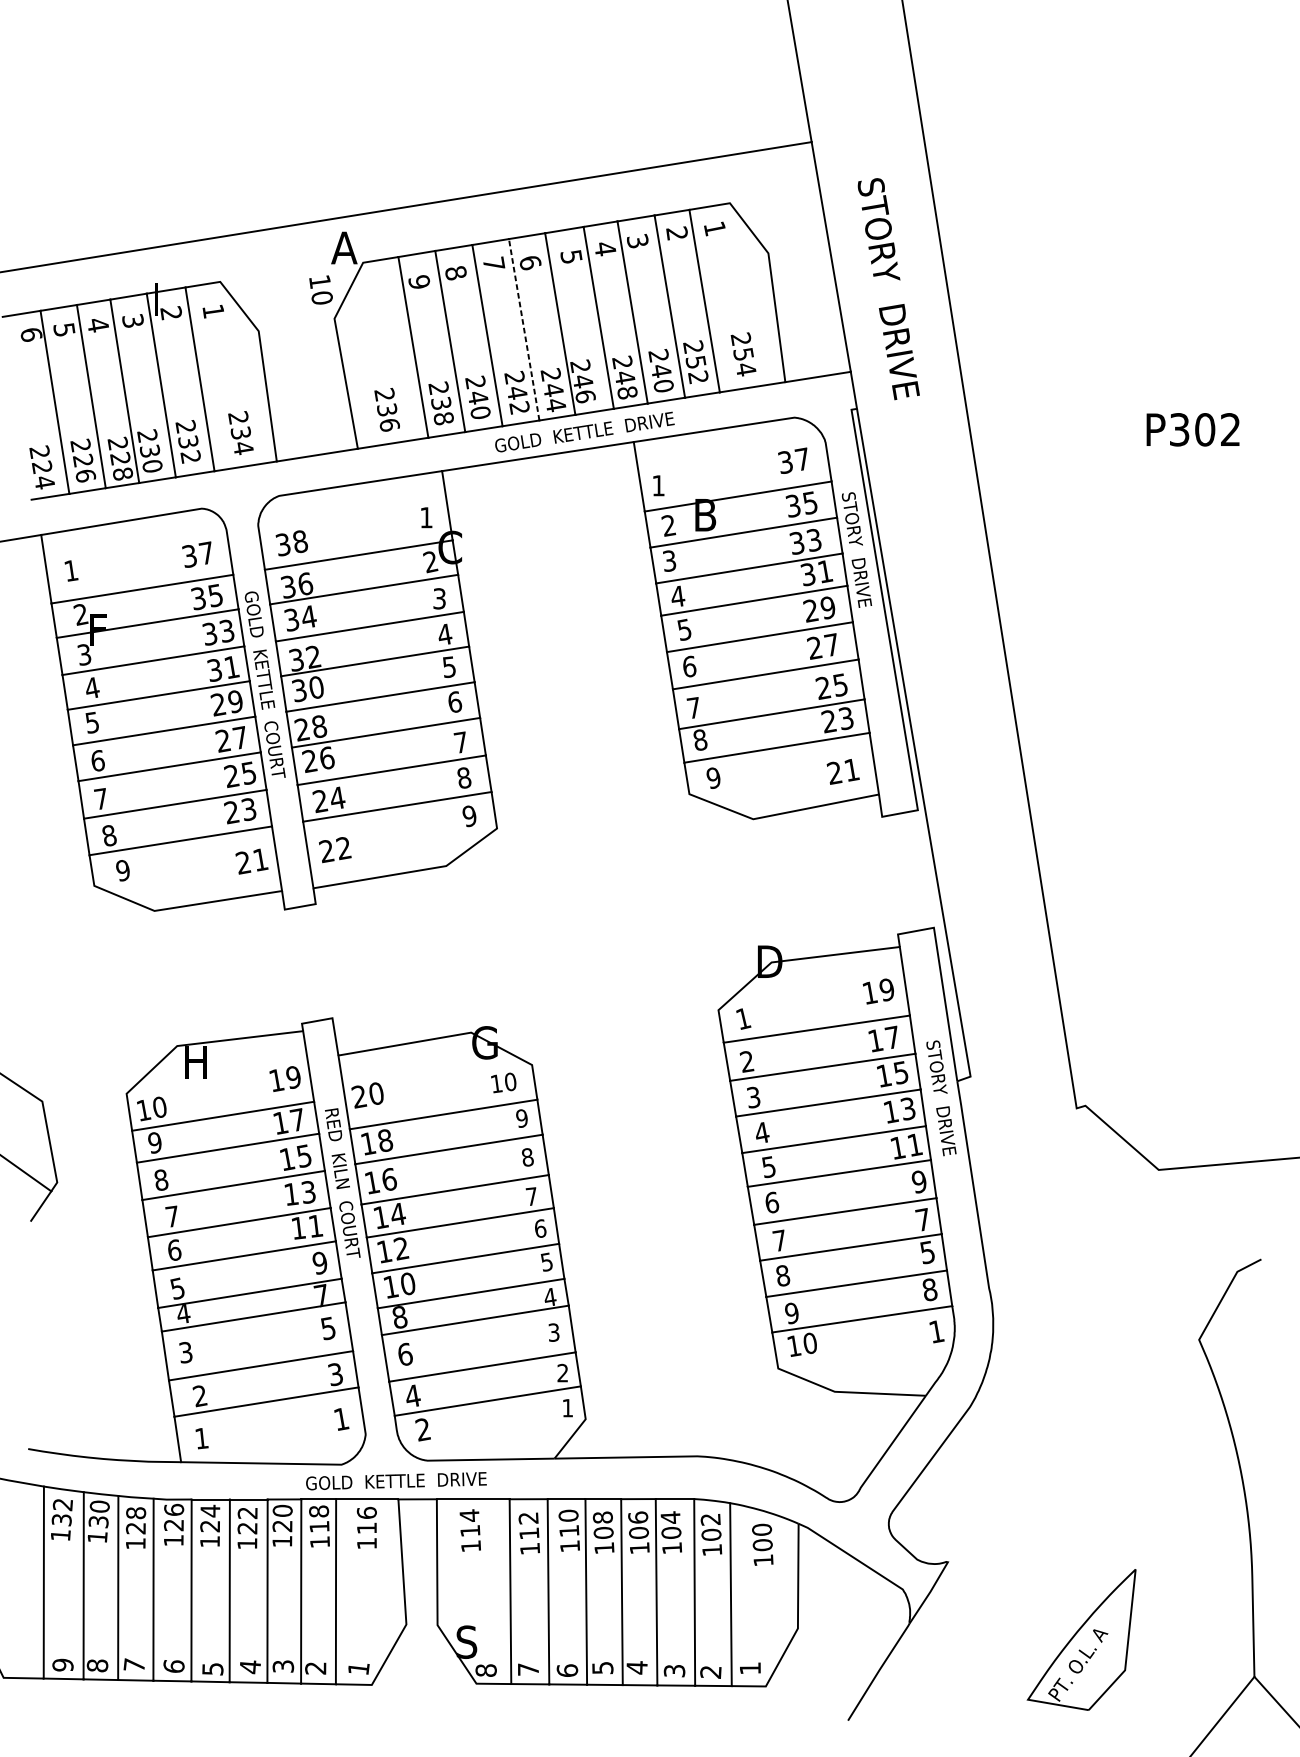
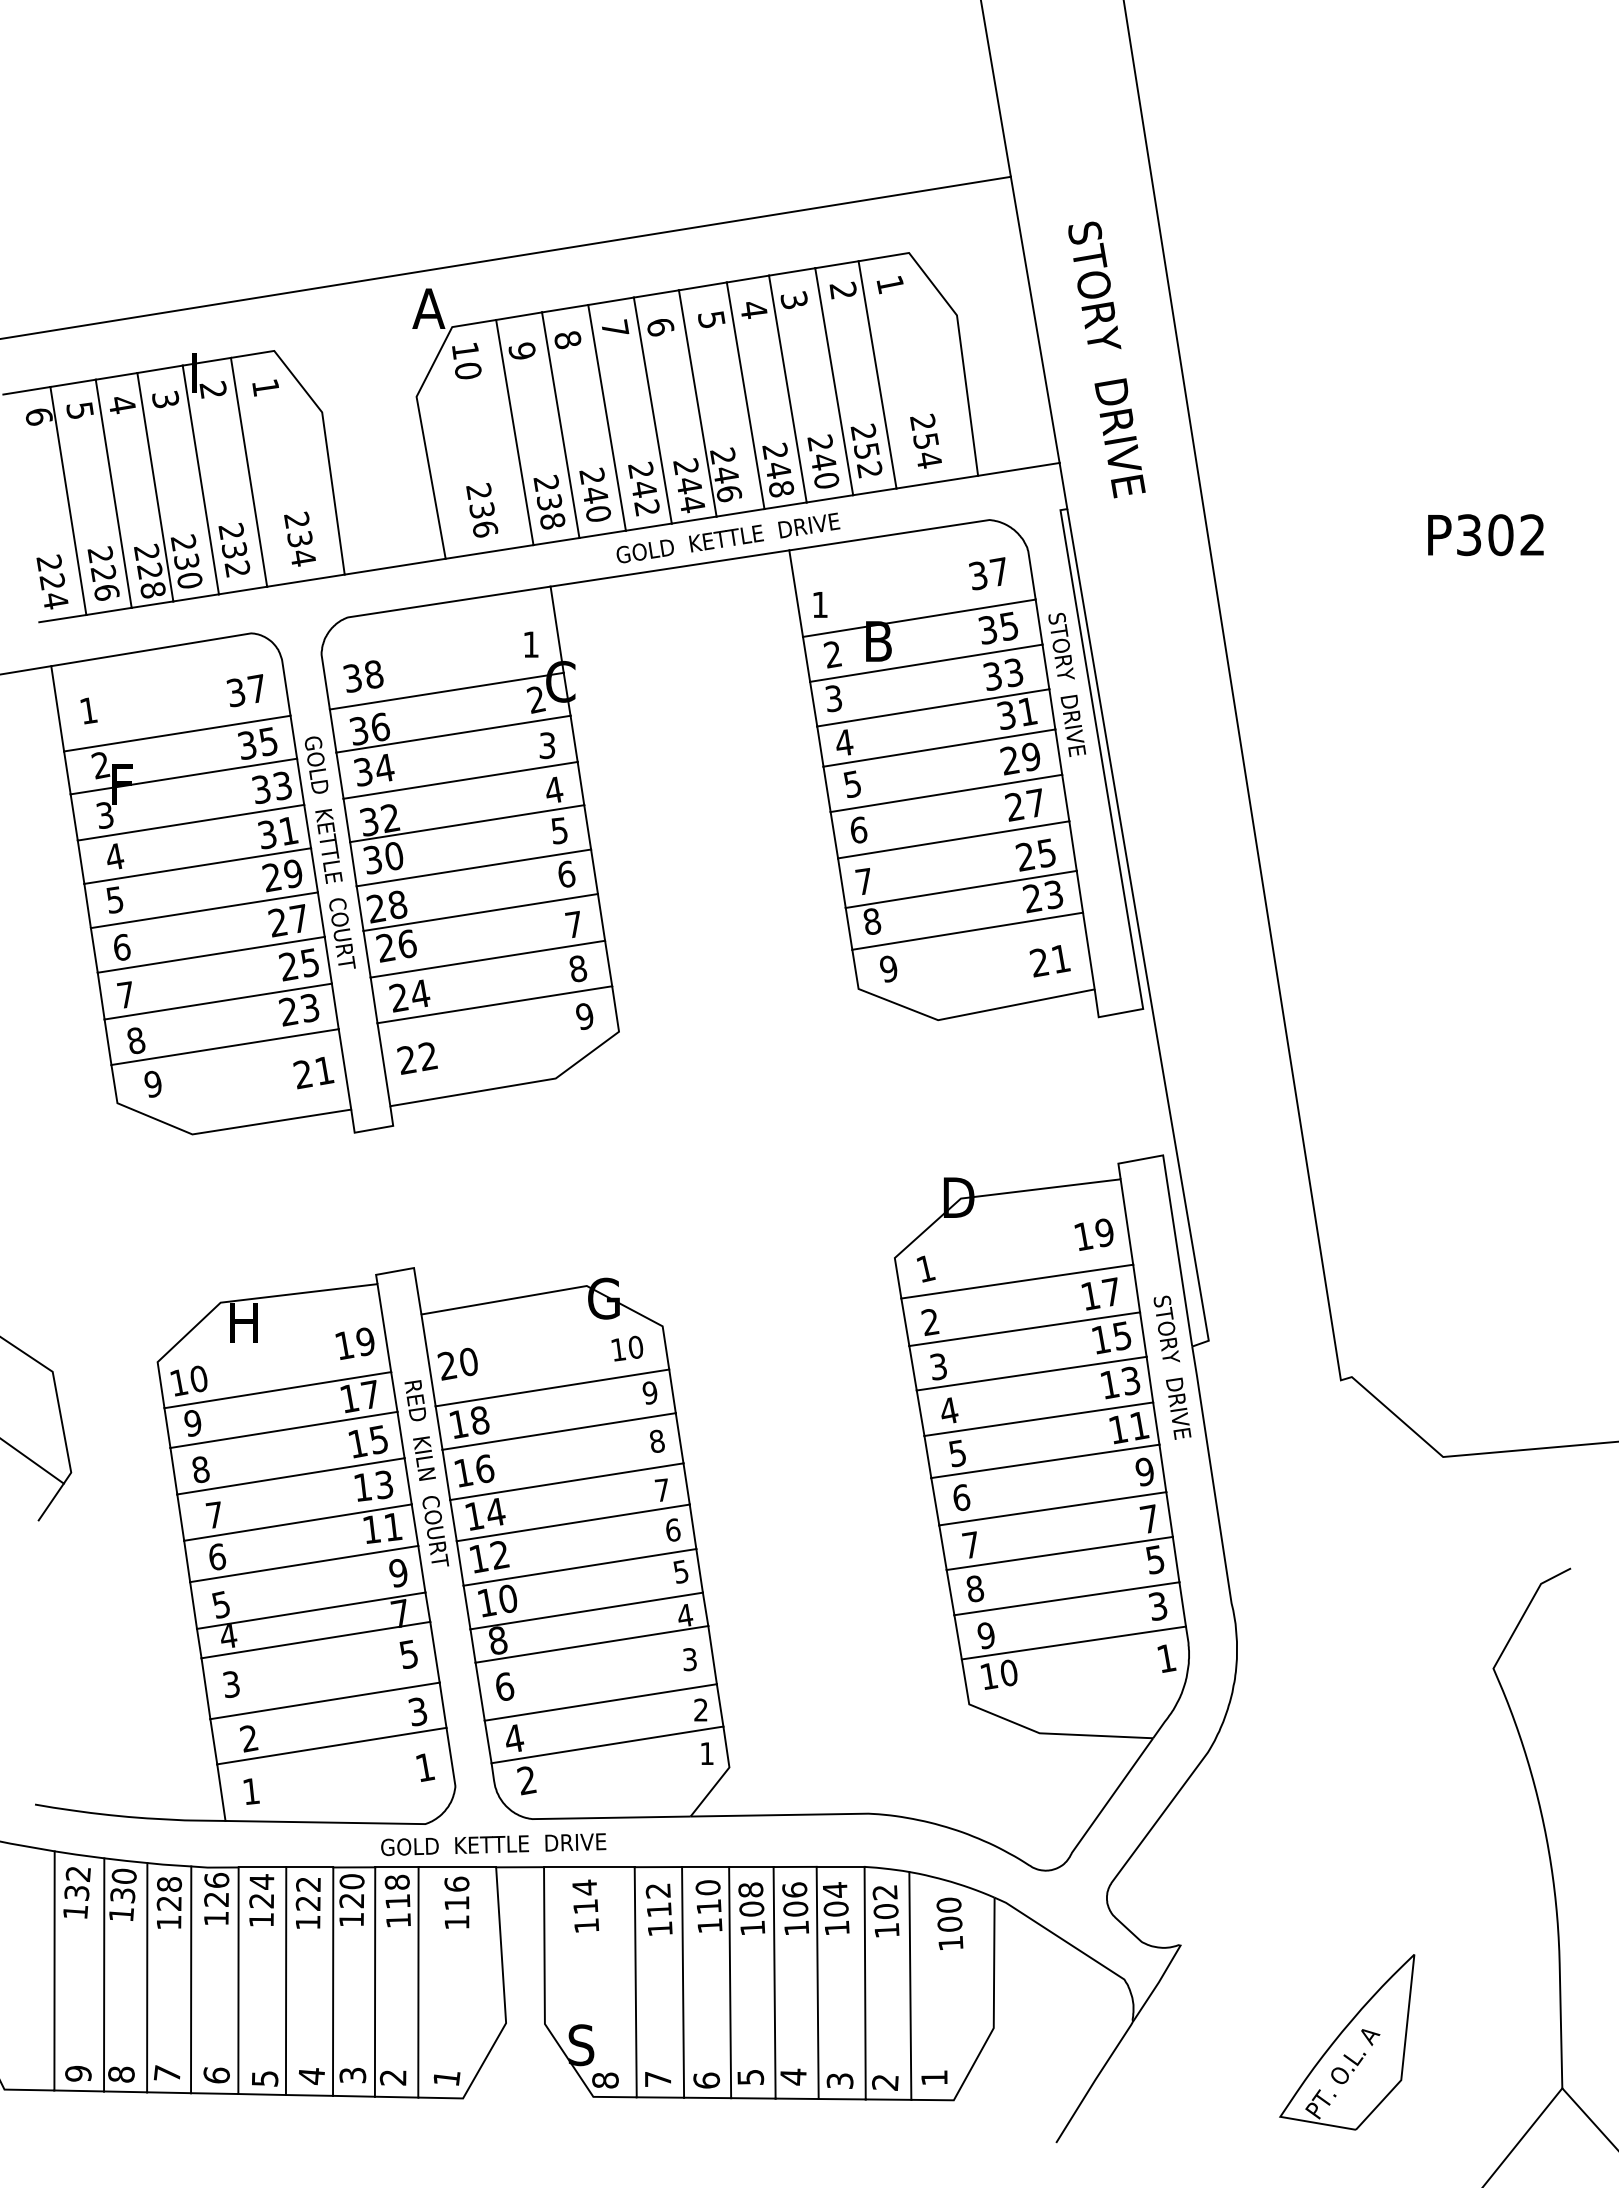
text: (320, 290) -> (466, 361), moved
line: (523, 329) -> (652, 410), dashed -> solid
text: (929, 1289) -> (1157, 1606), 8 -> 3

